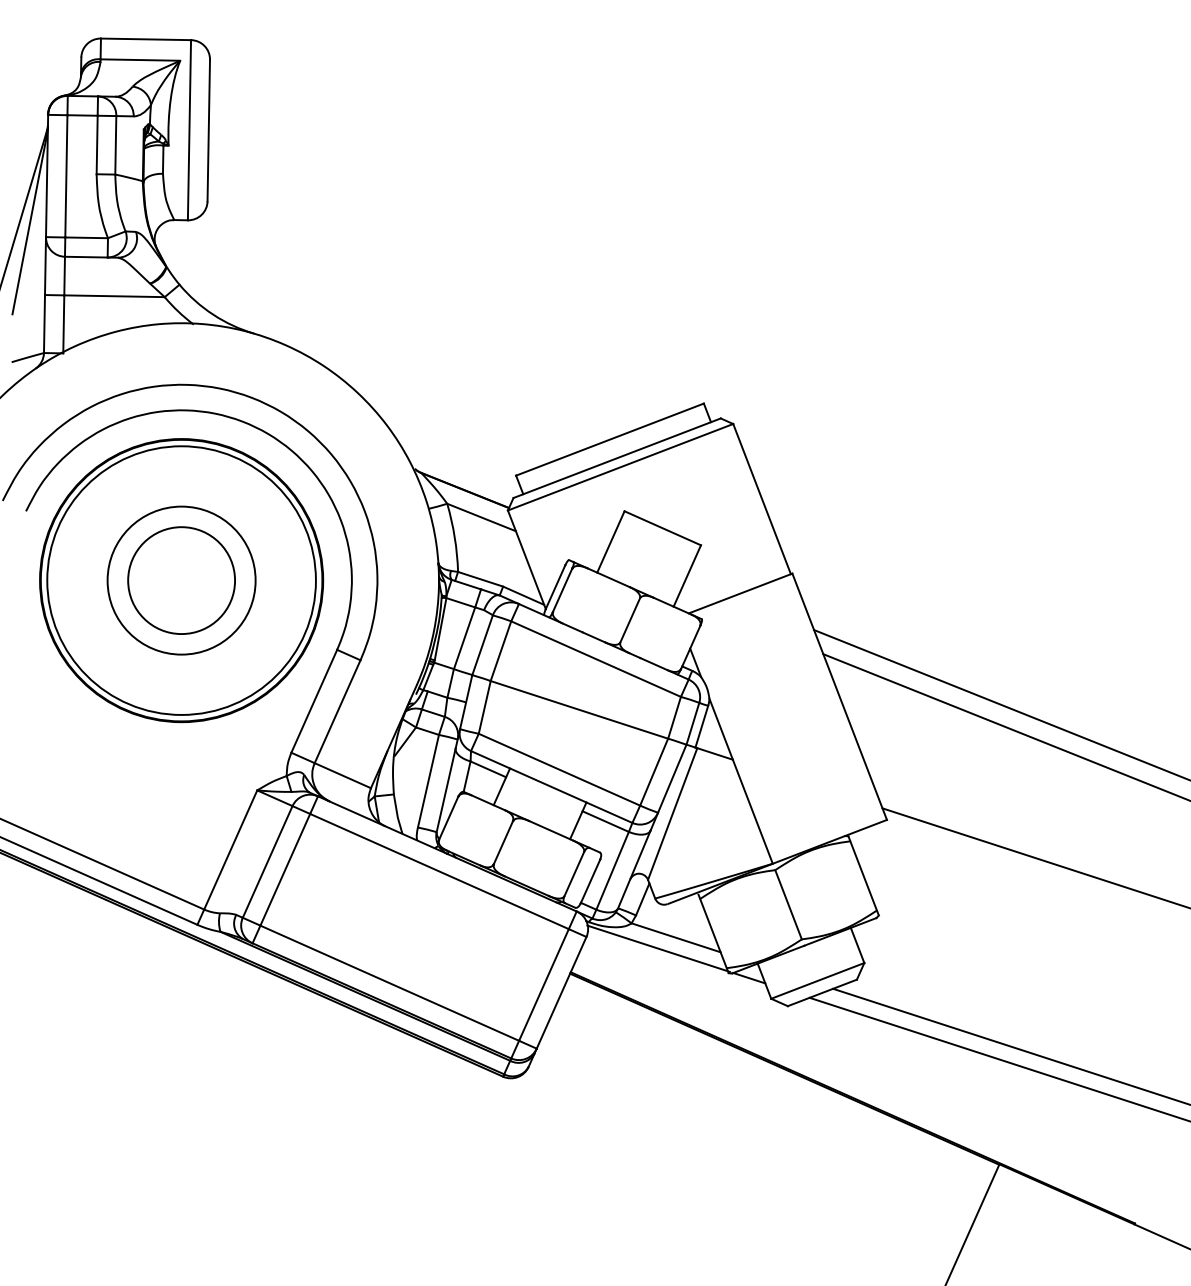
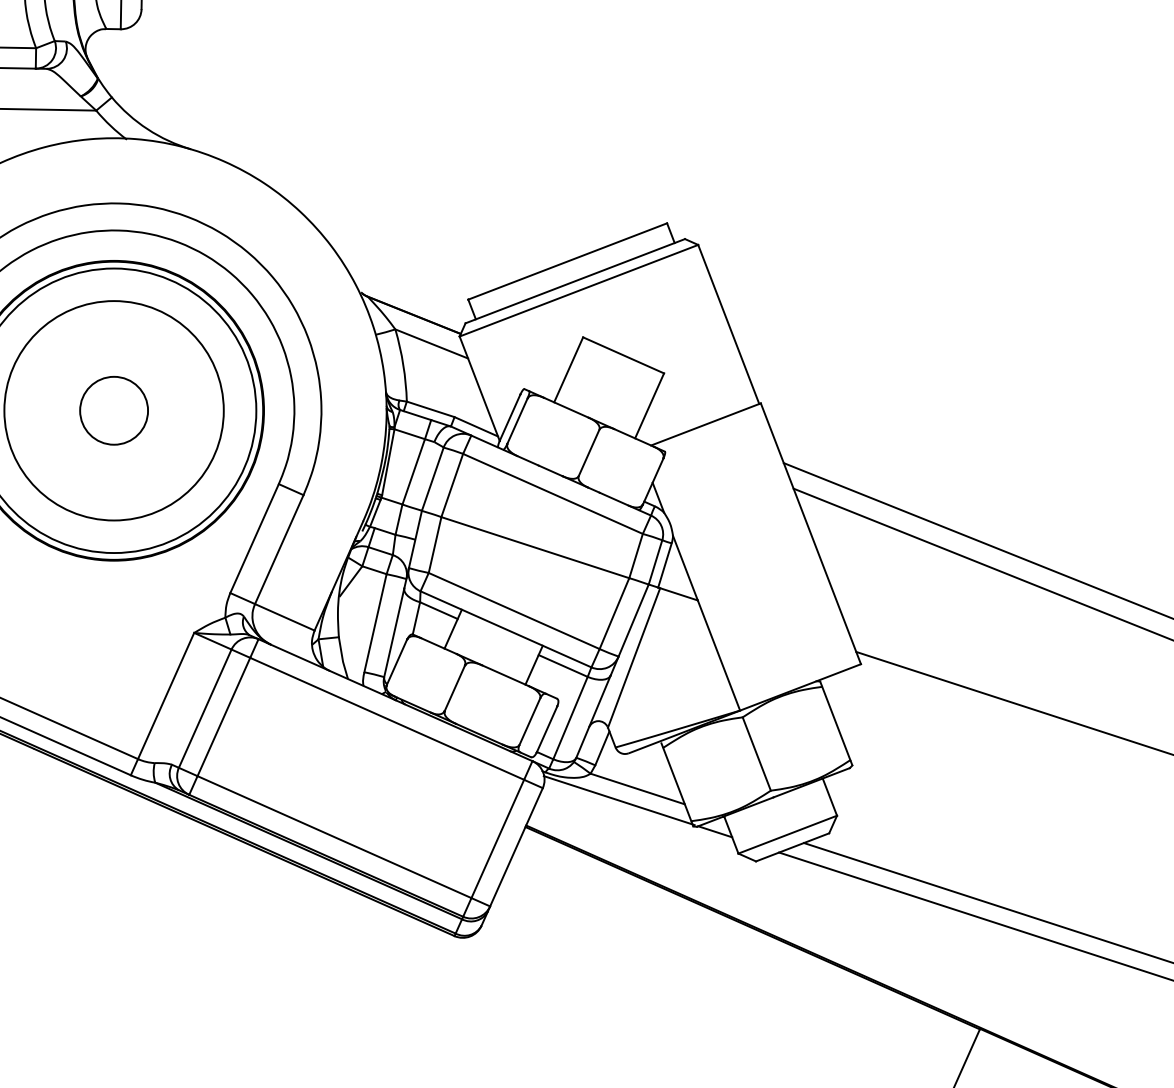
circle: (181, 580) -> (113, 410), size x0.6
circle: (181, 580) -> (113, 410), size x1.4

